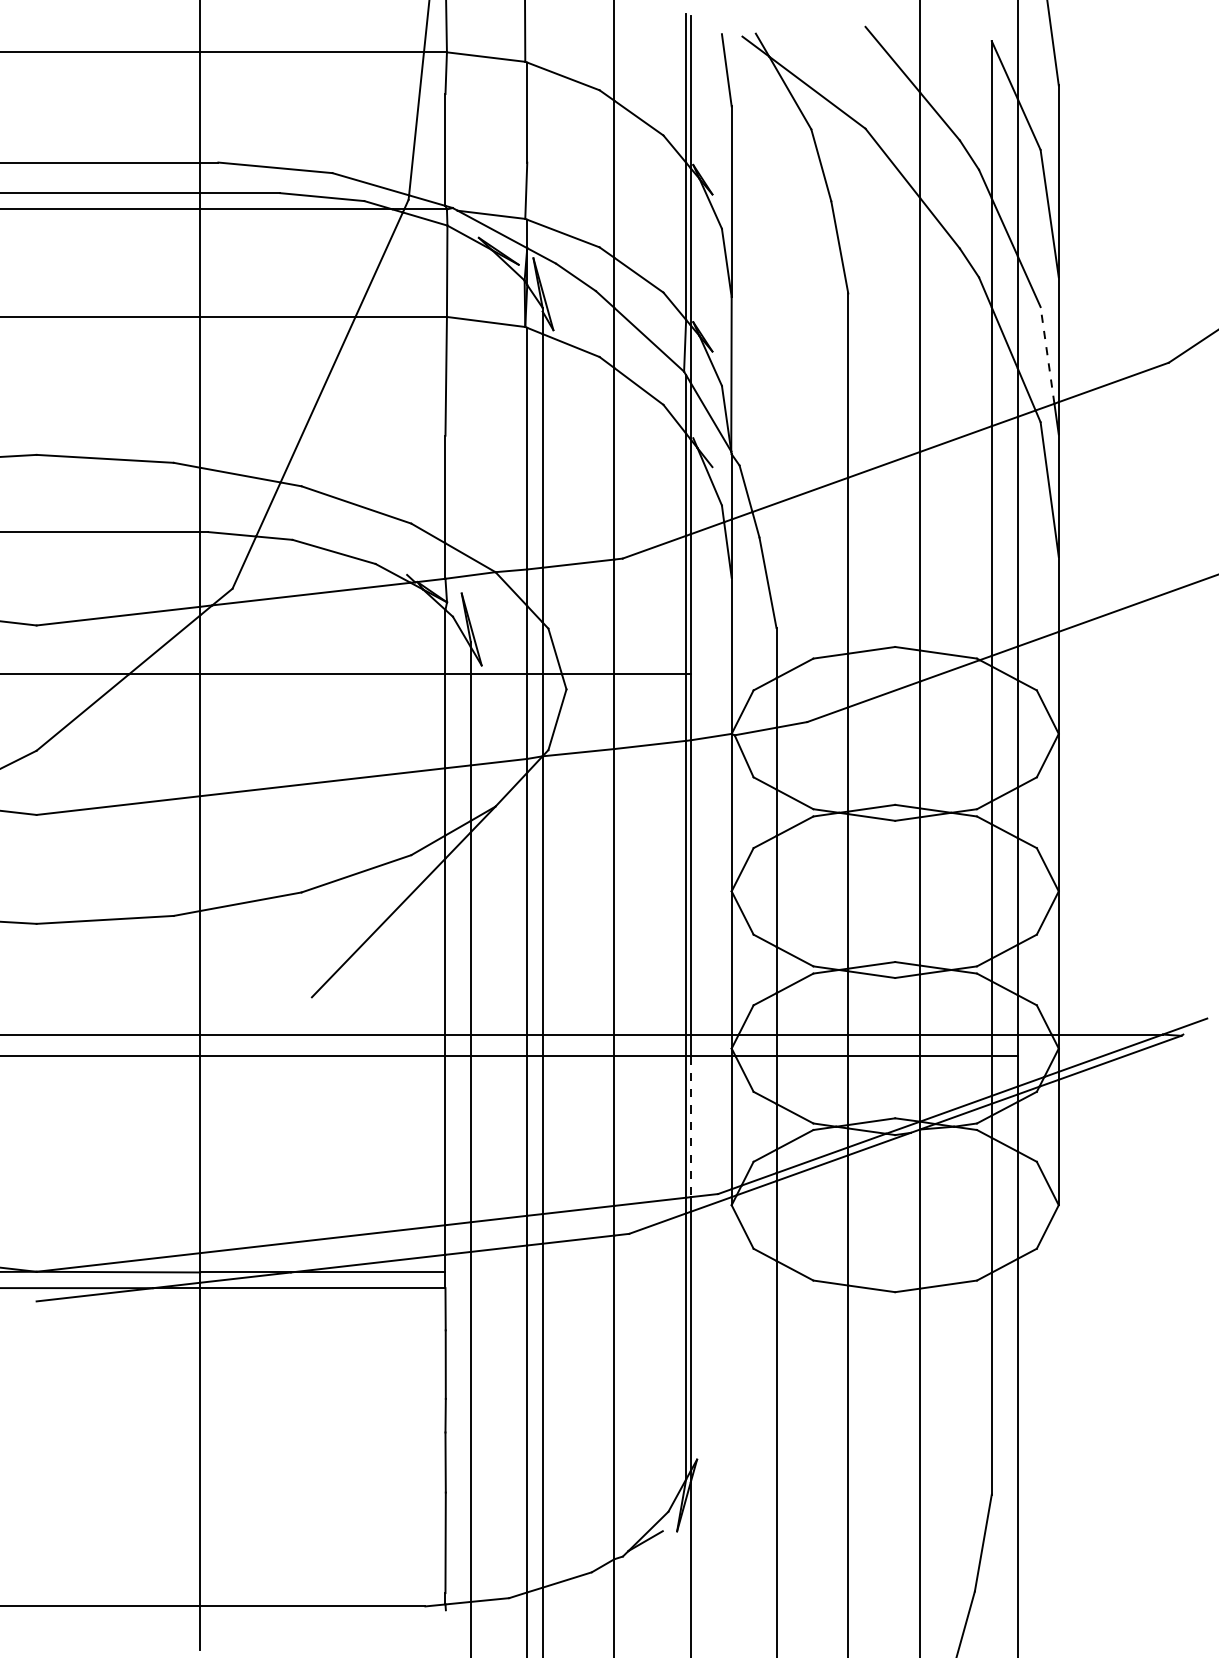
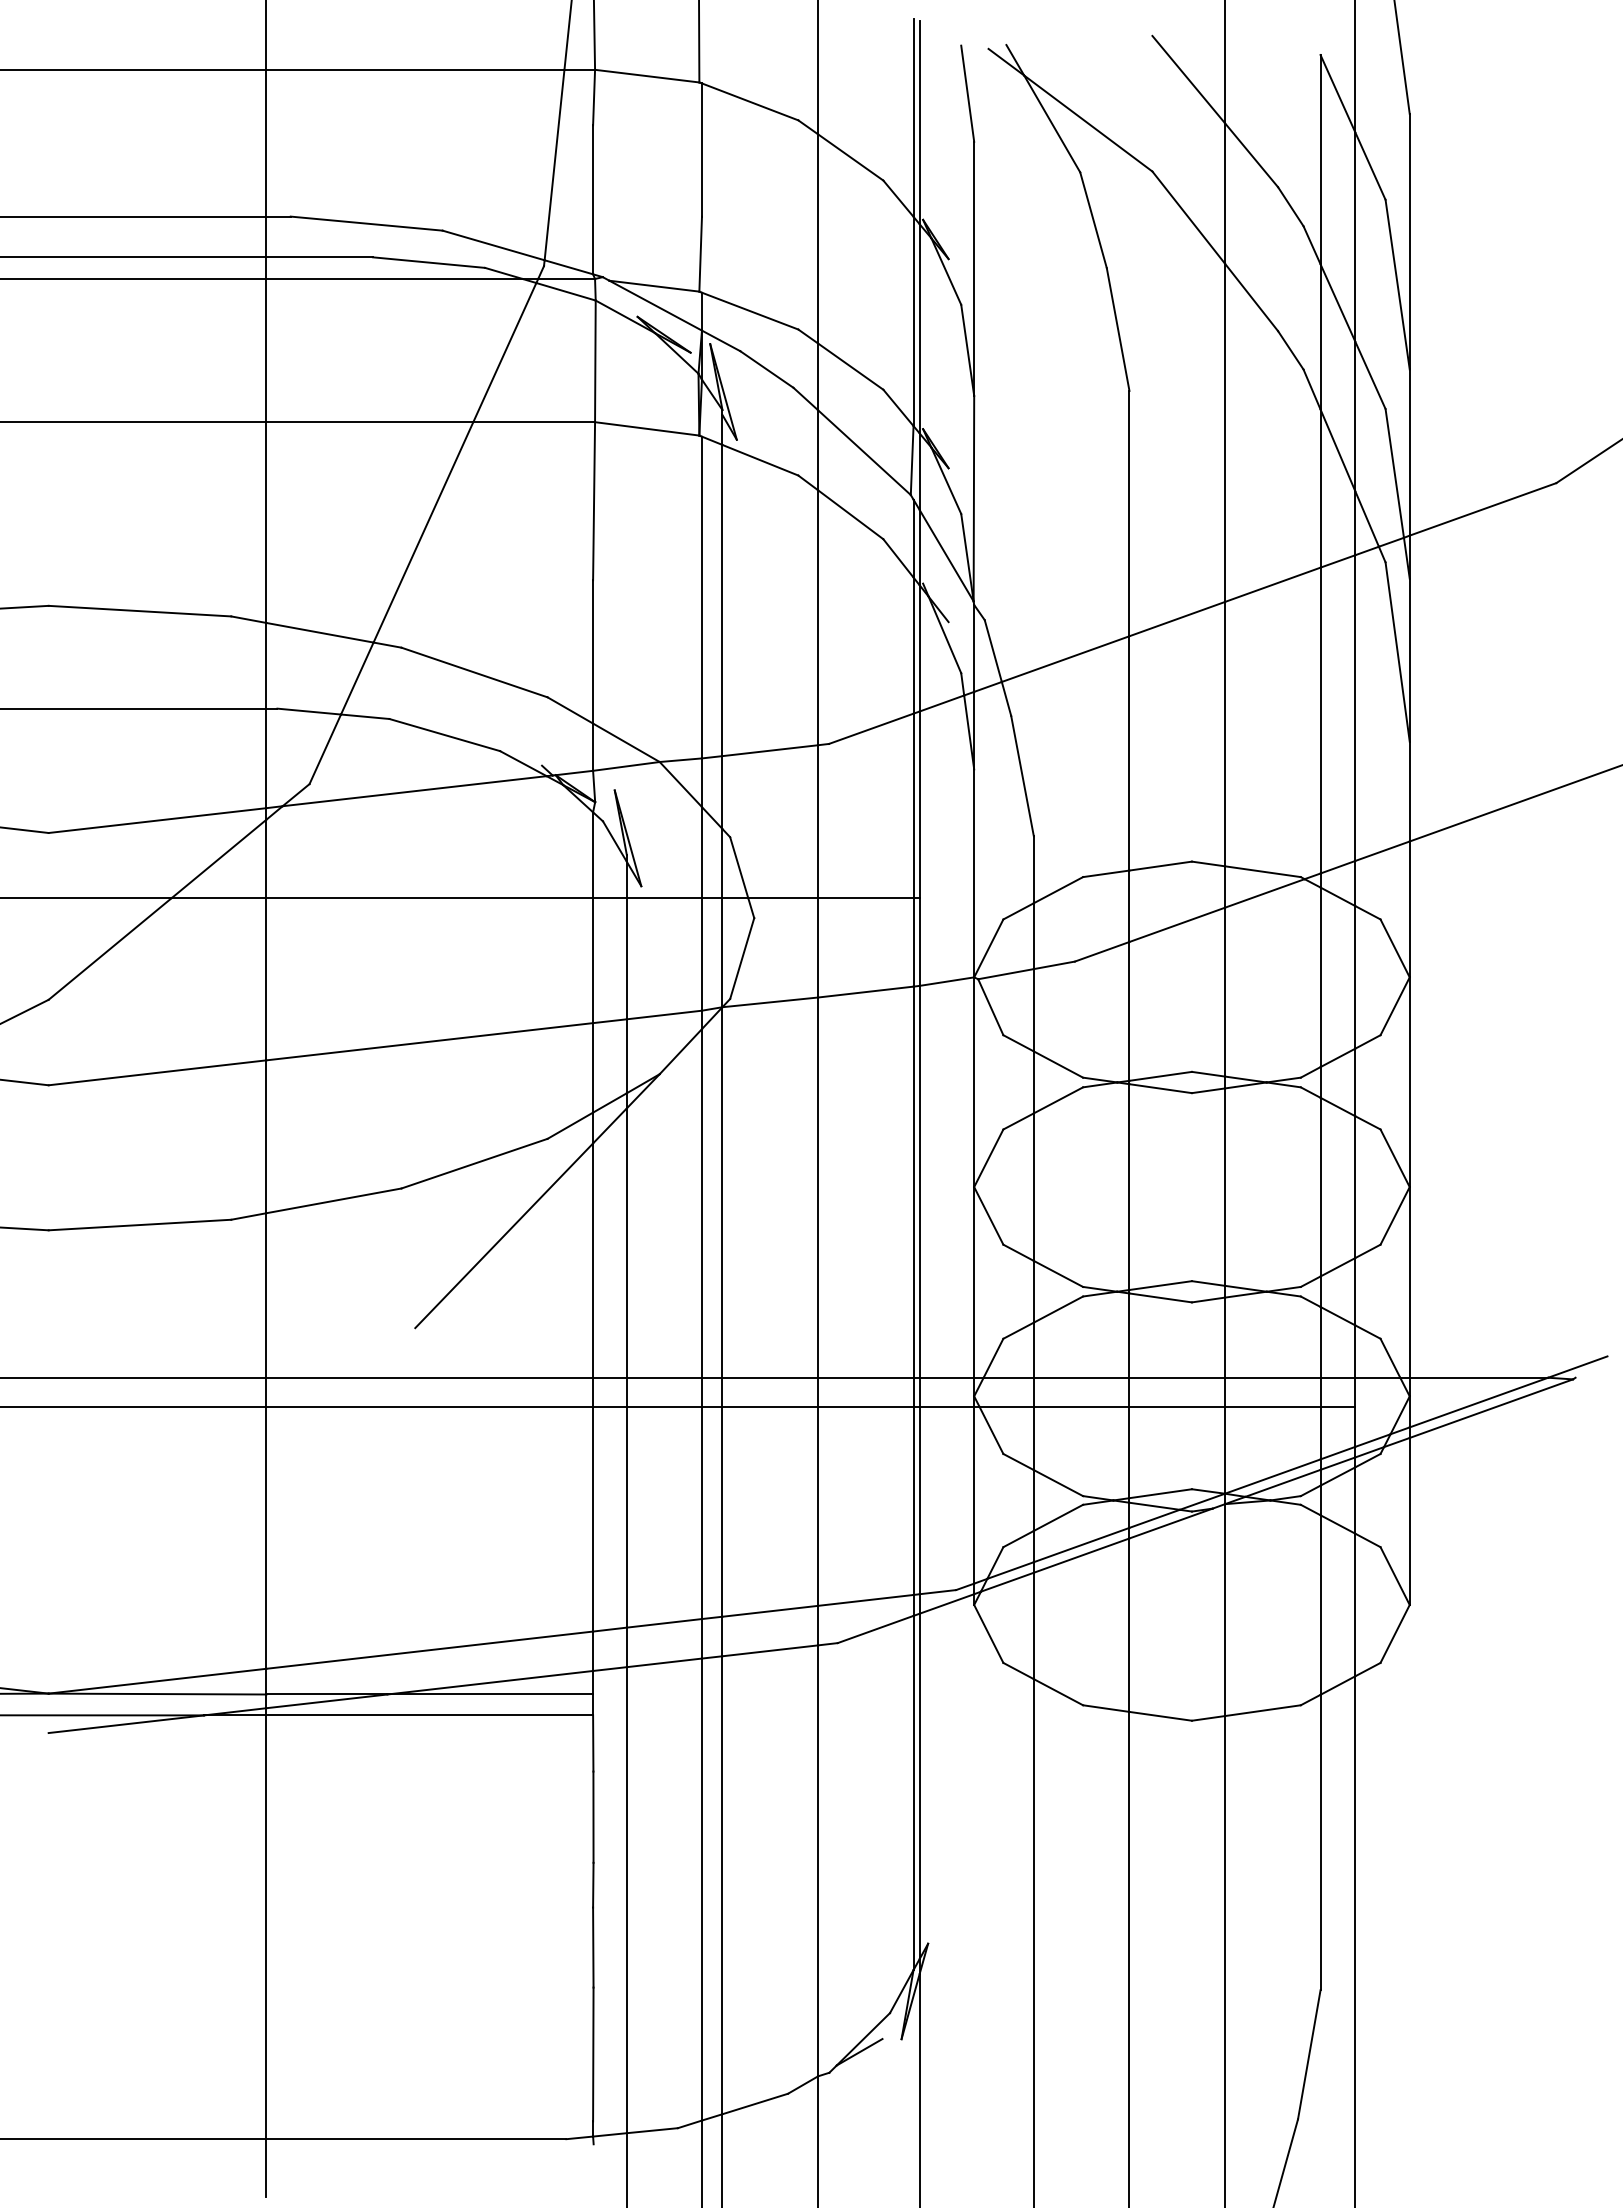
line: (1047, 354) -> (1394, 472), dashed -> solid
line: (690, 1126) -> (919, 1500), dashed -> solid

